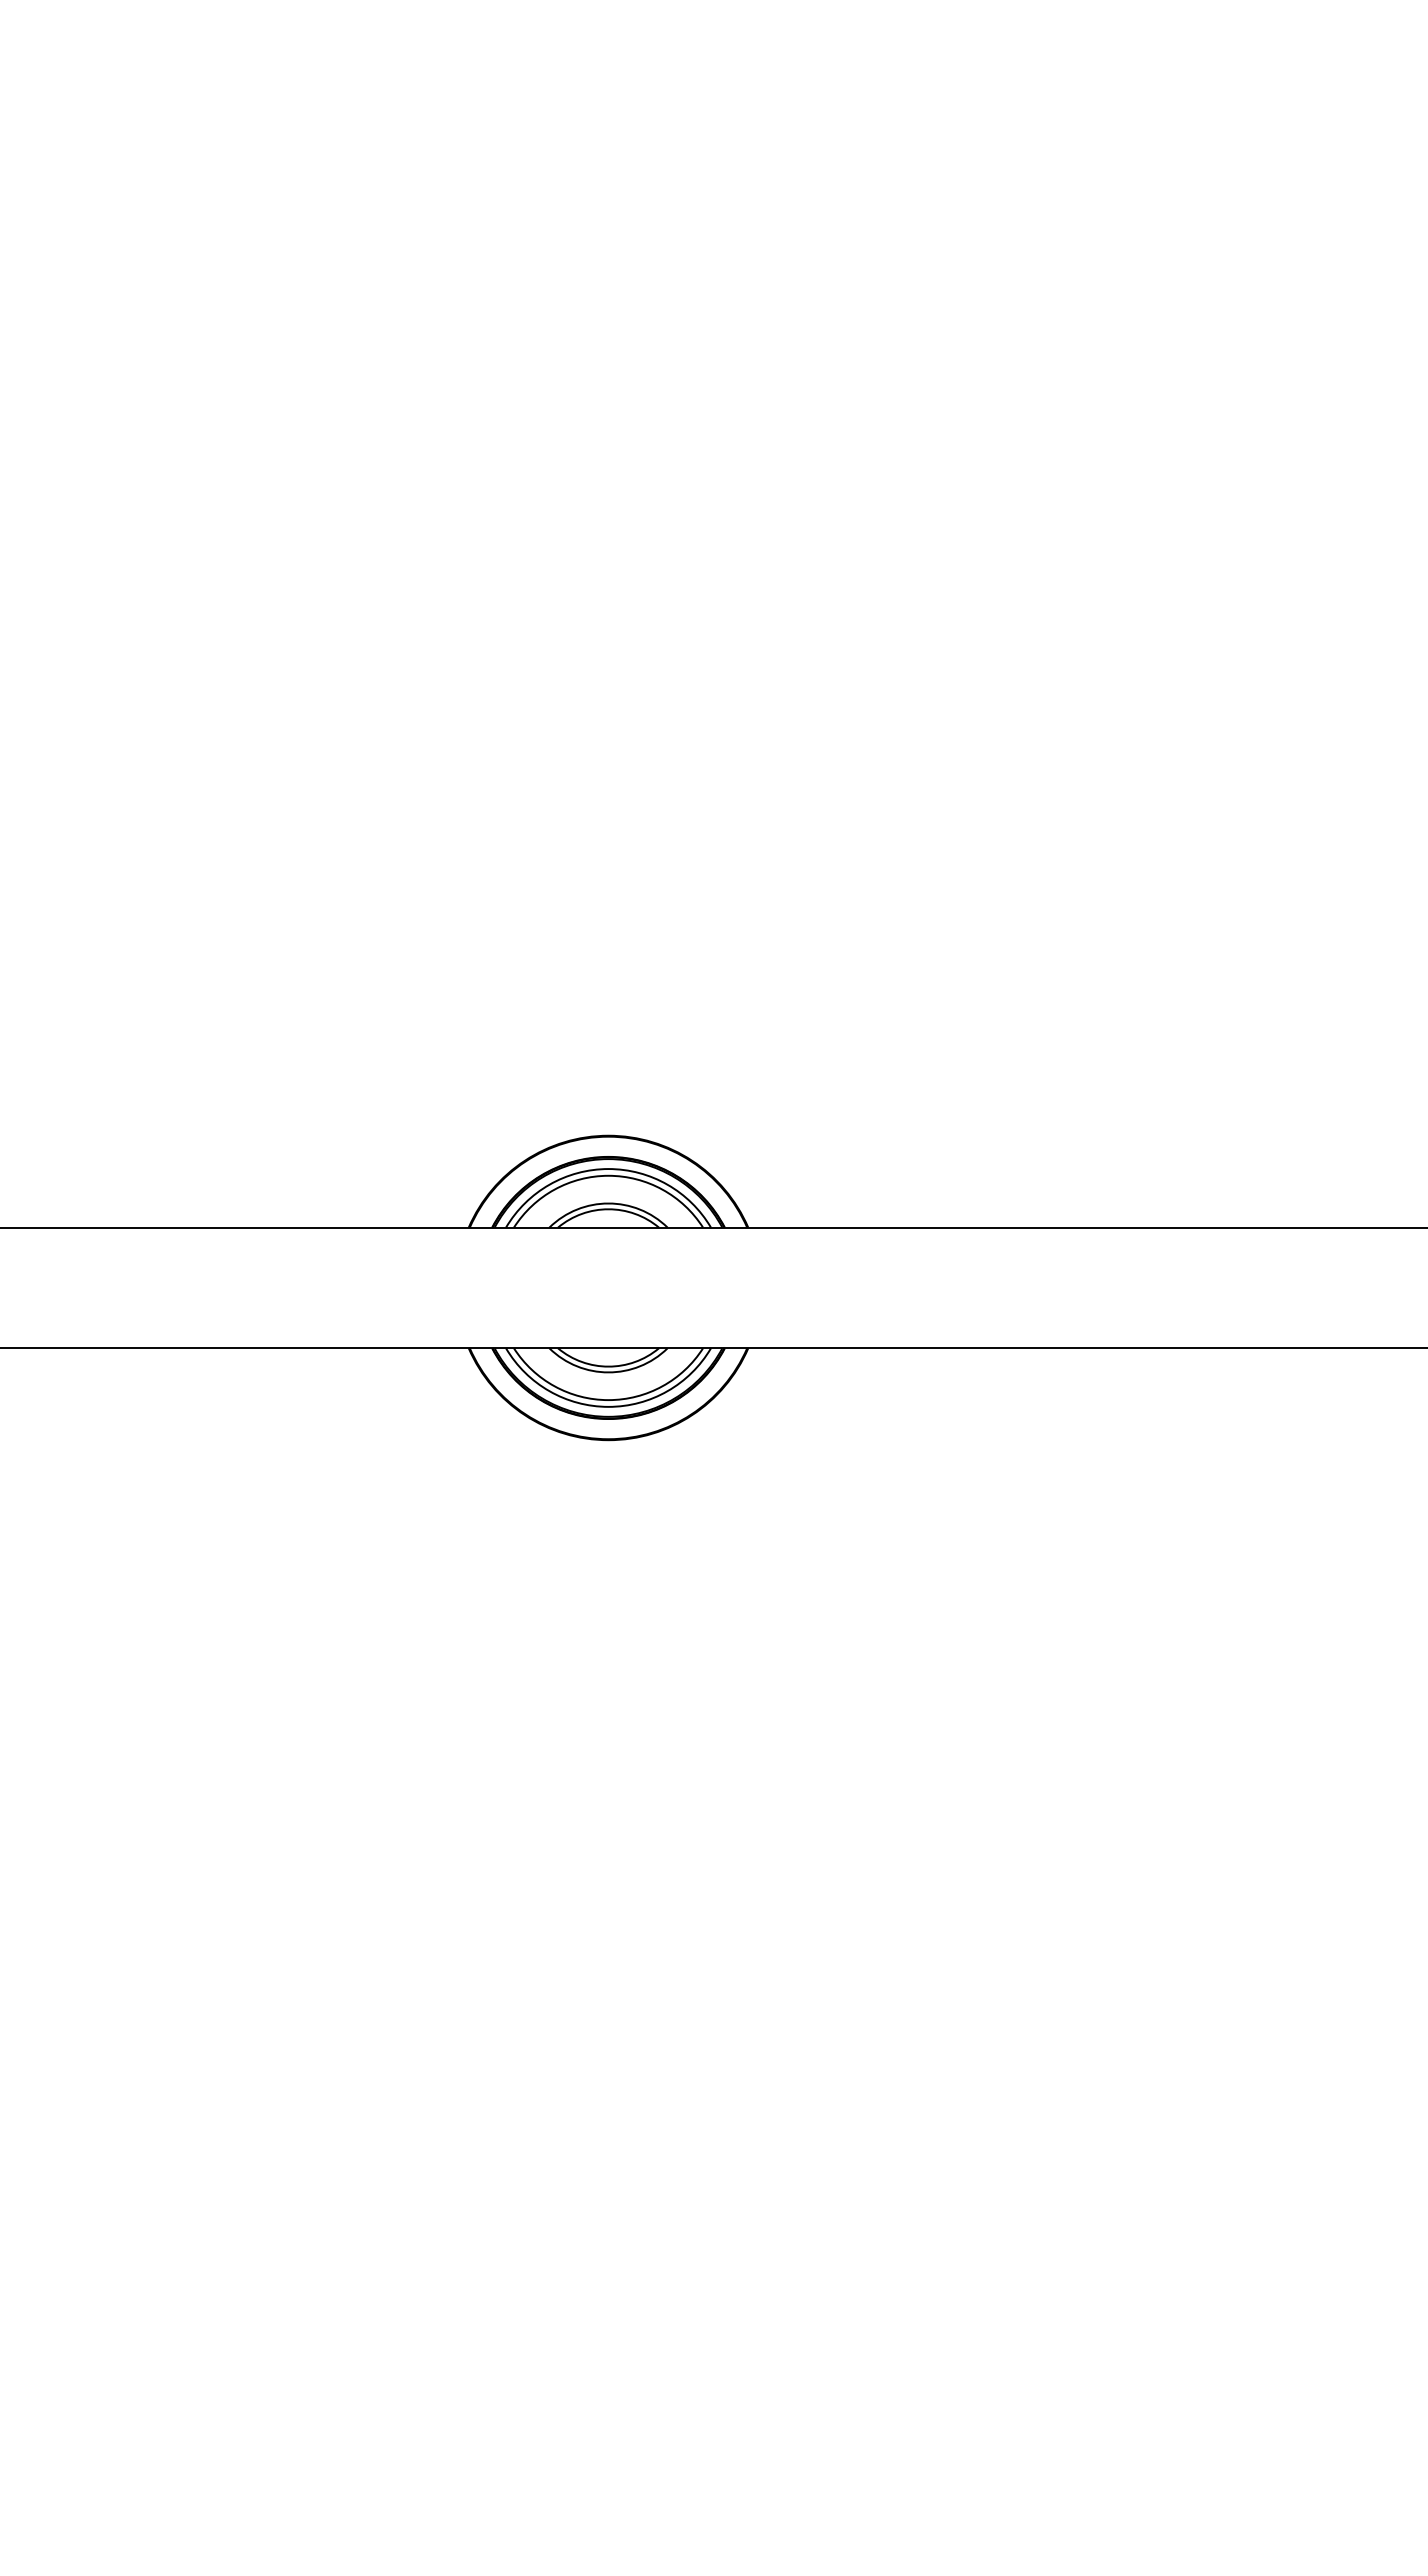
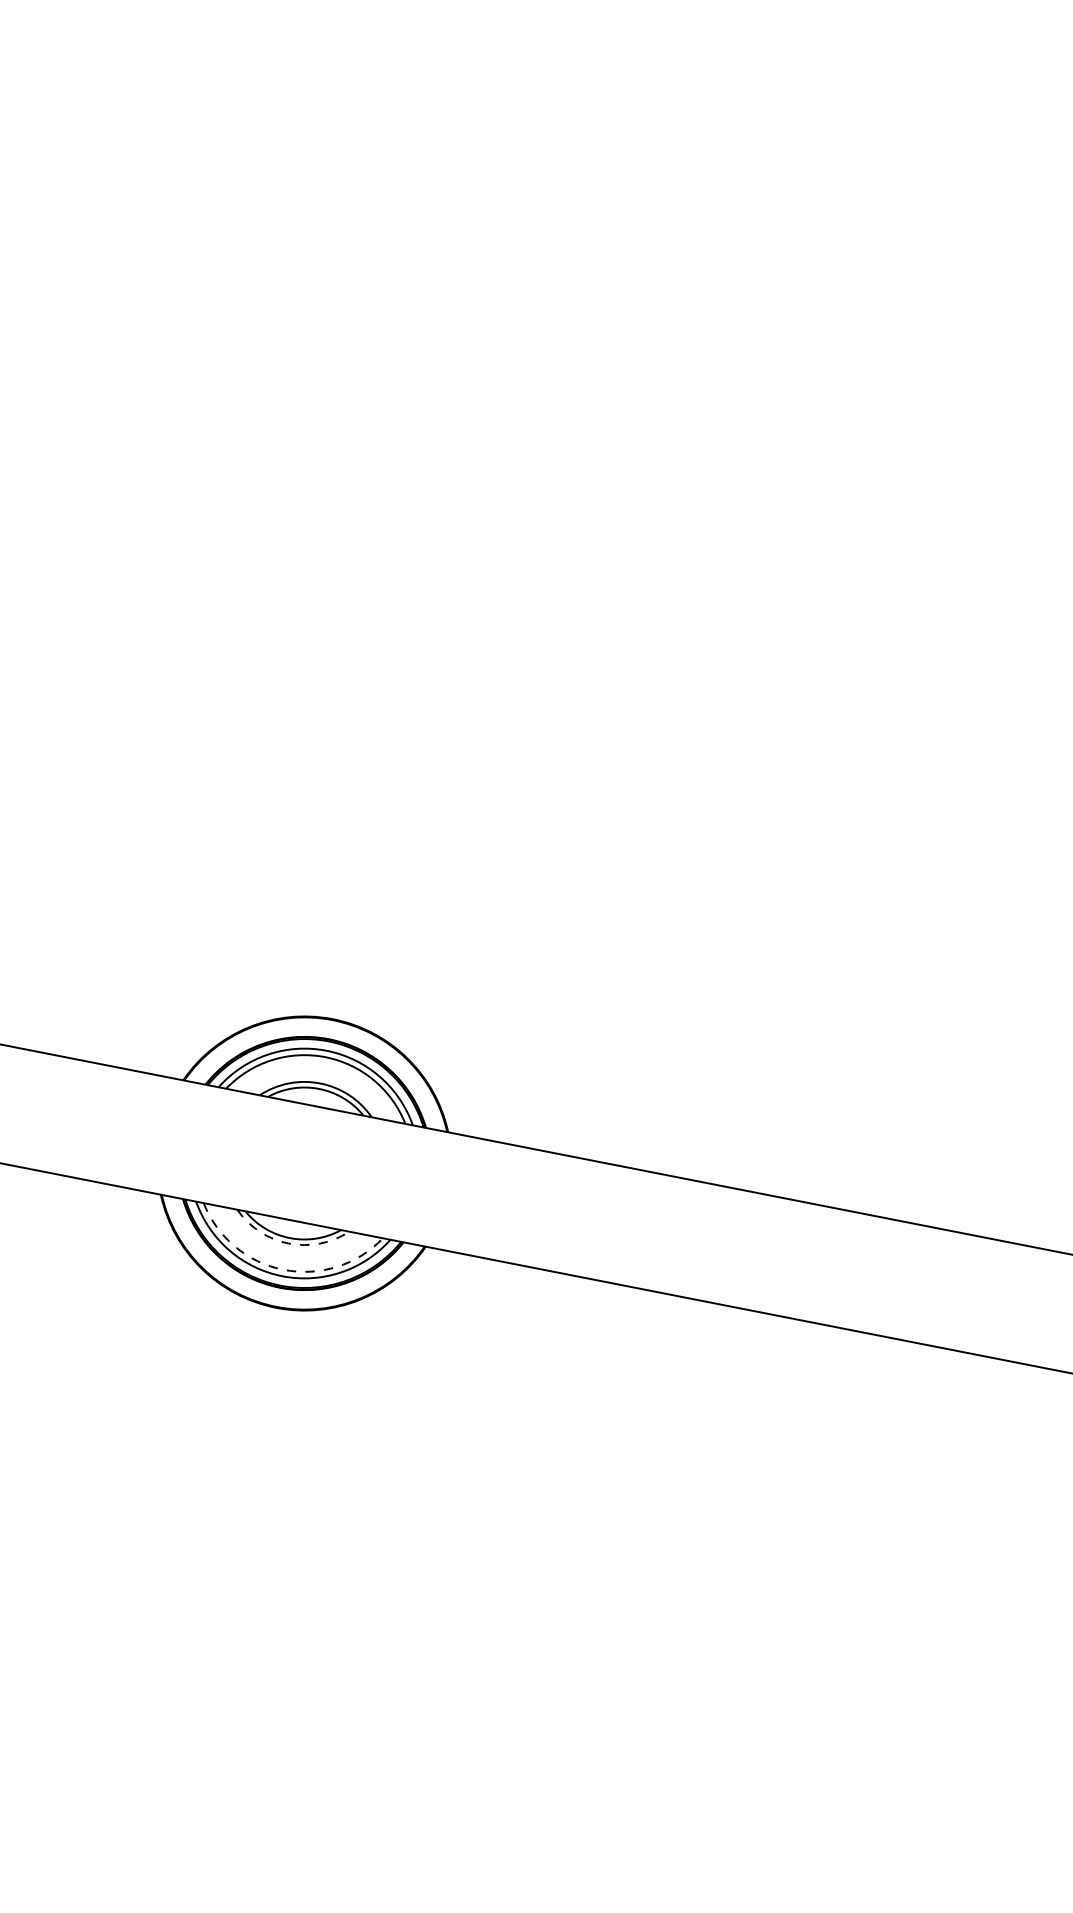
arc: (608, 1372) -> (288, 1243), solid -> dashed
arc: (608, 1400) -> (283, 1270), solid -> dashed

